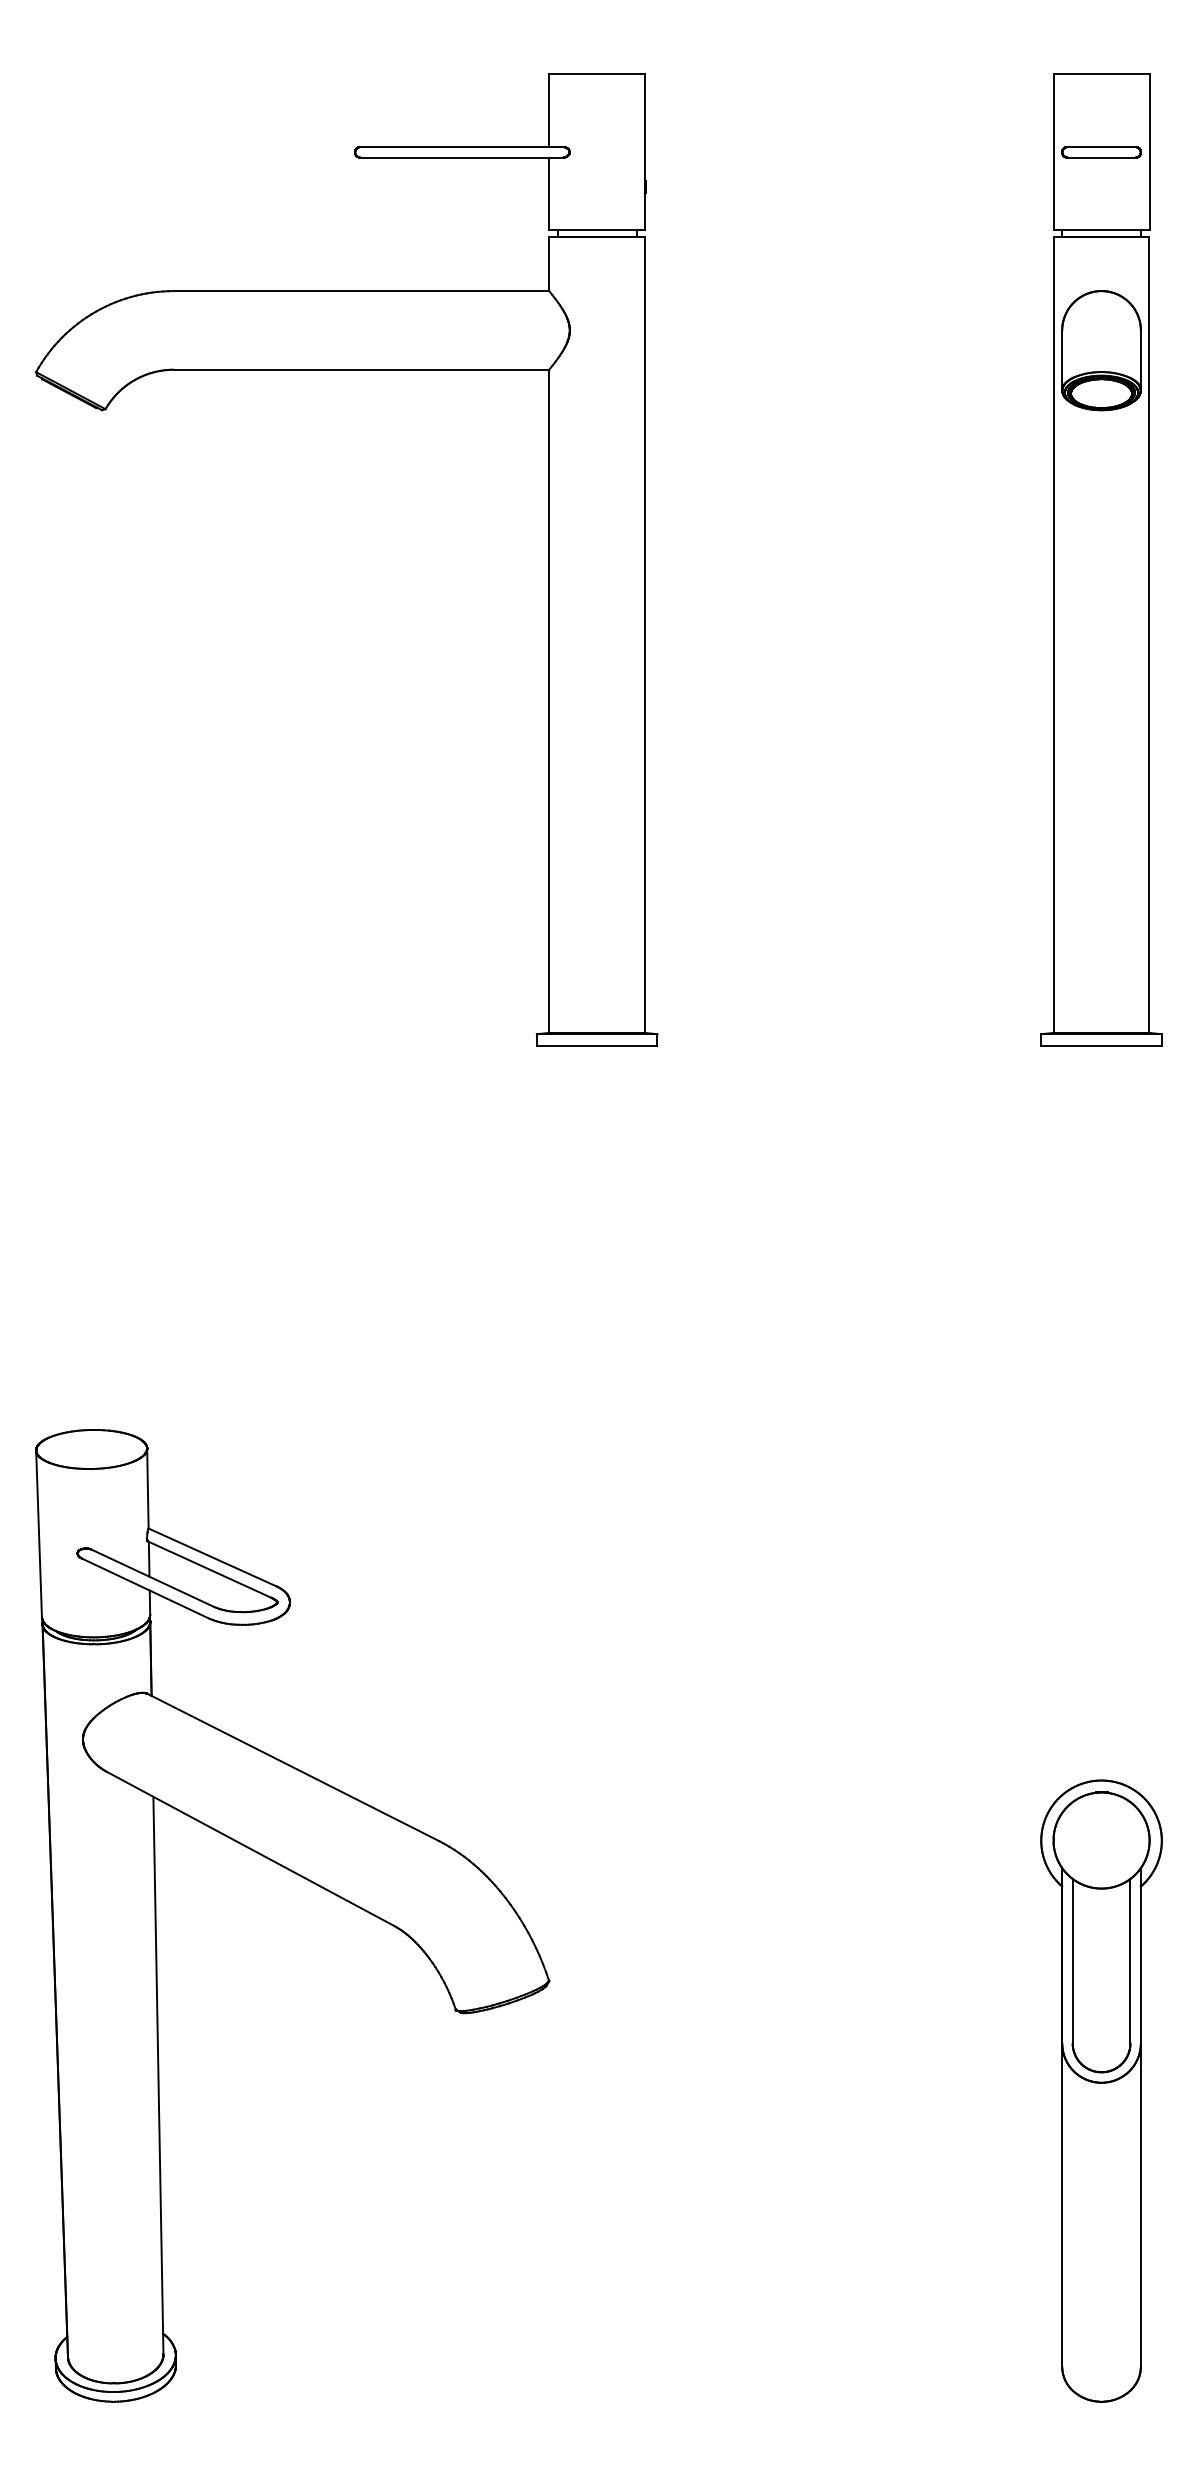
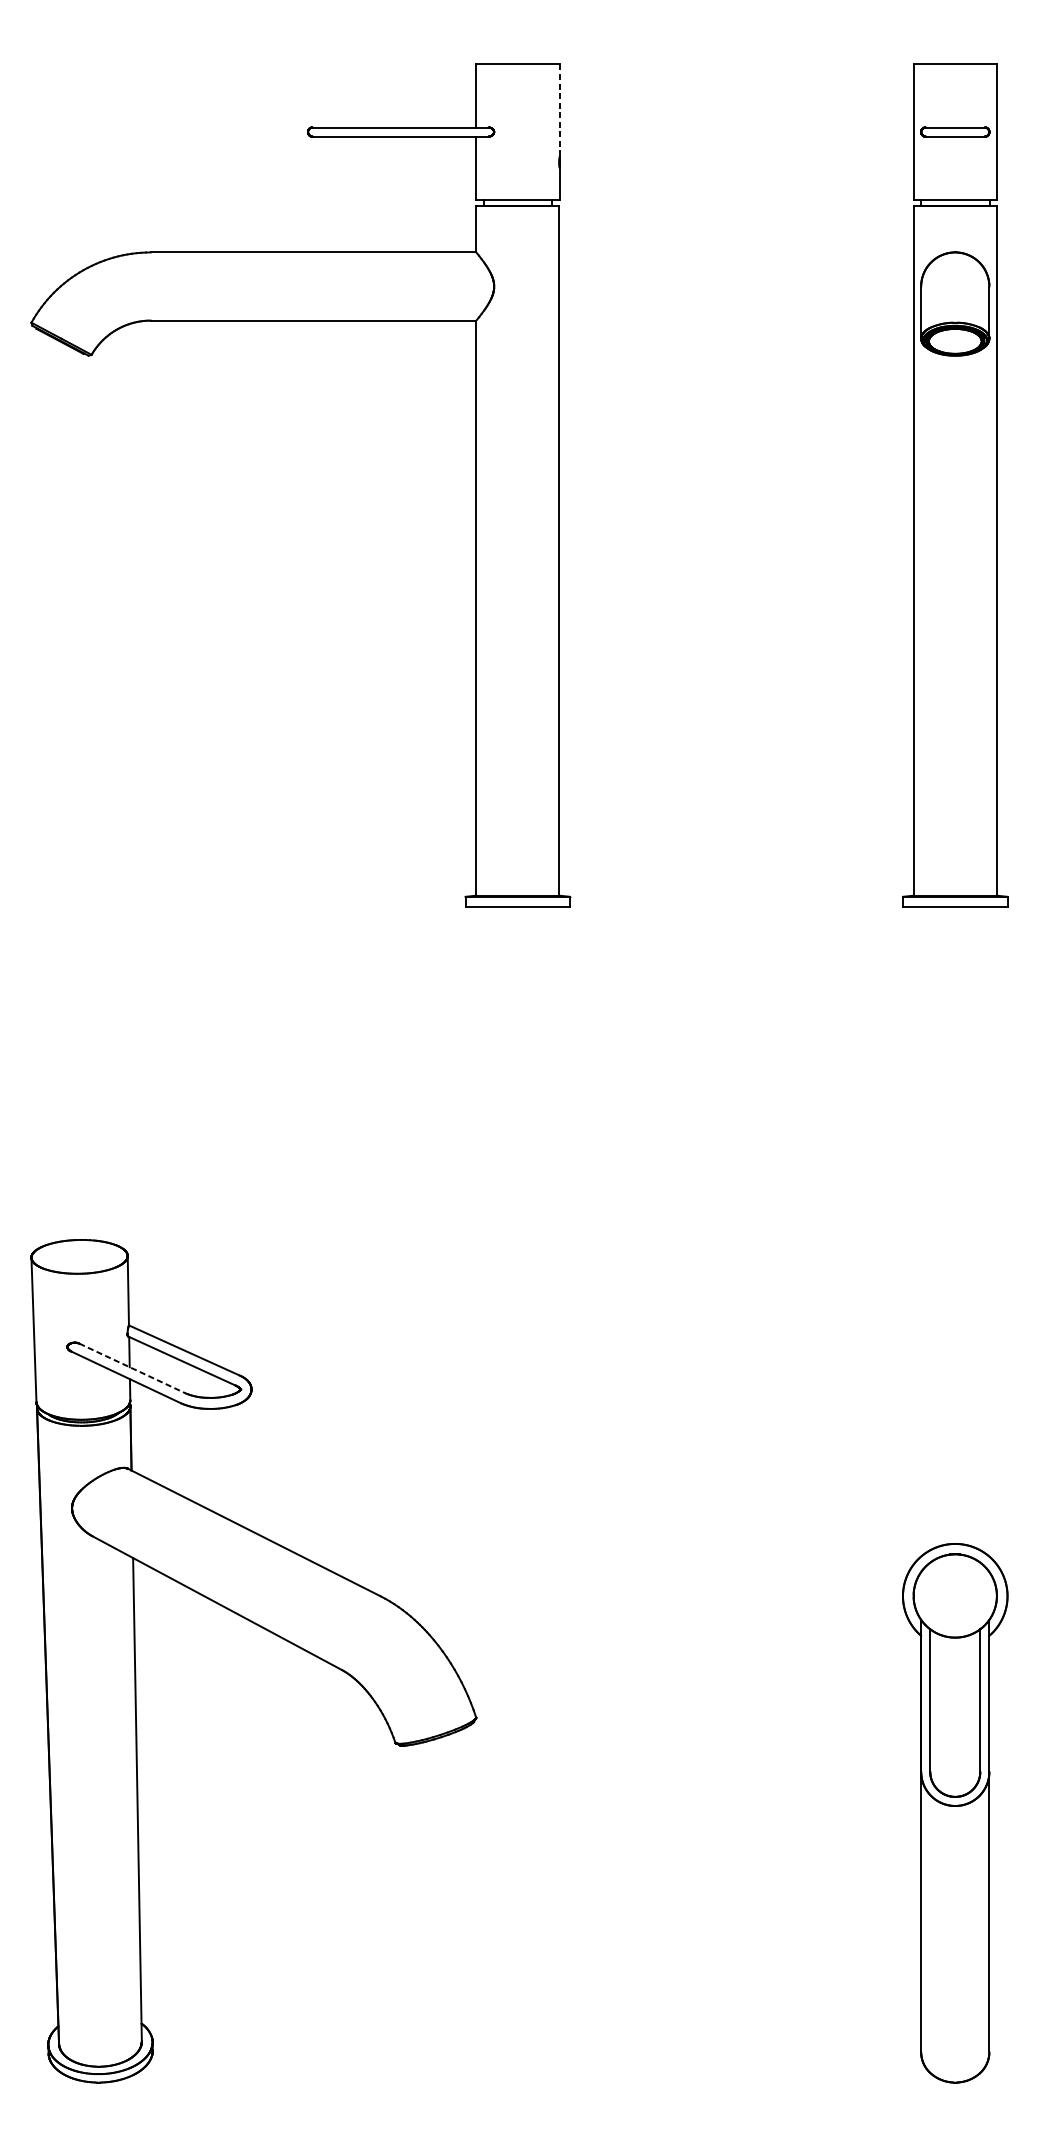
line: (645, 128) -> (559, 111), solid -> dashed
line: (152, 1578) -> (132, 1368), solid -> dashed

